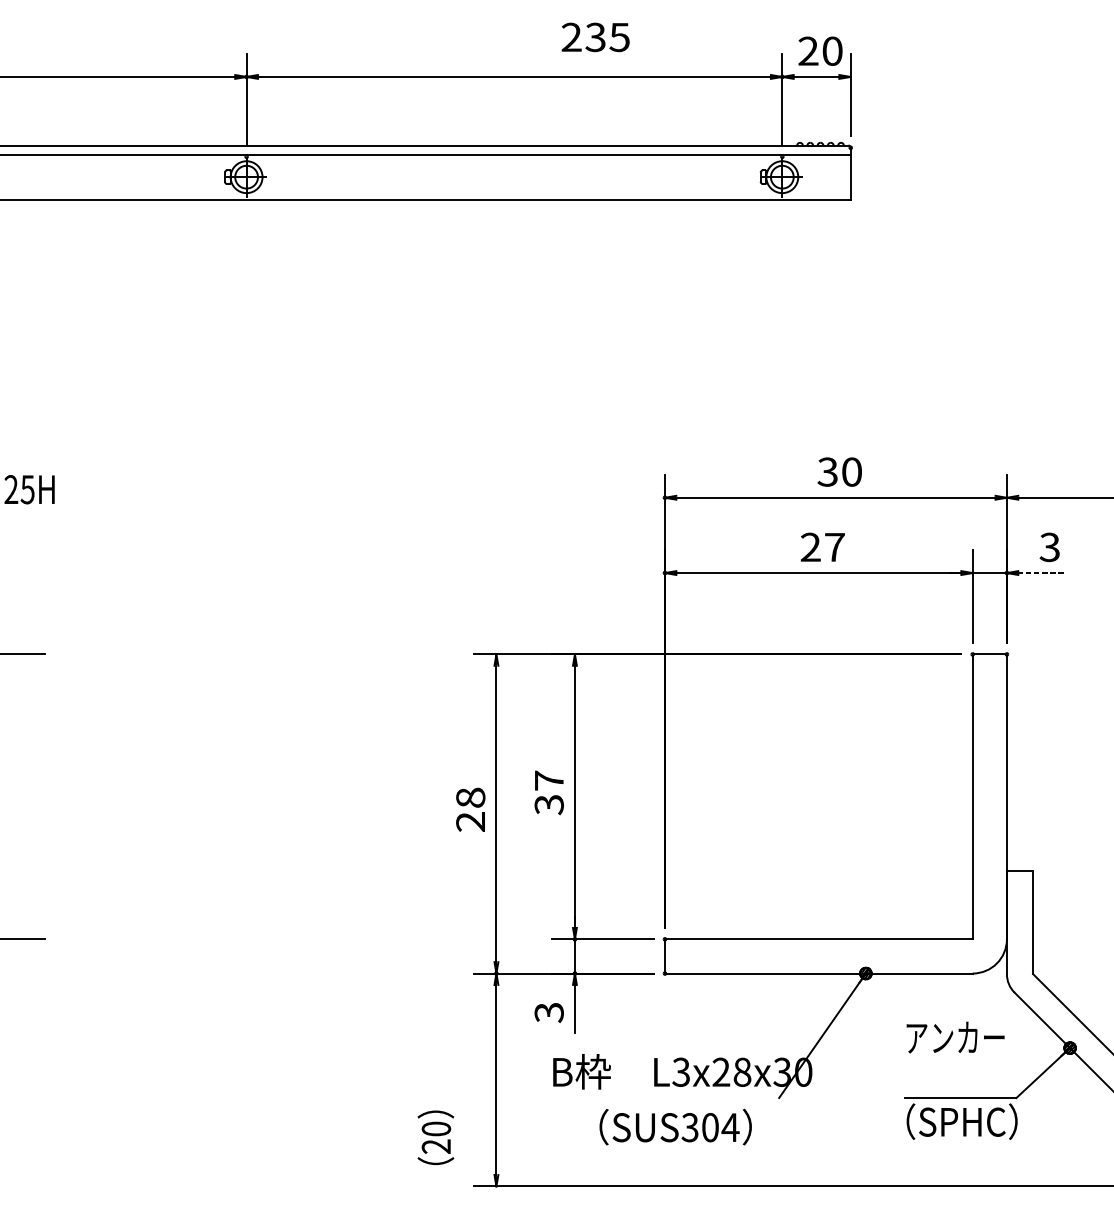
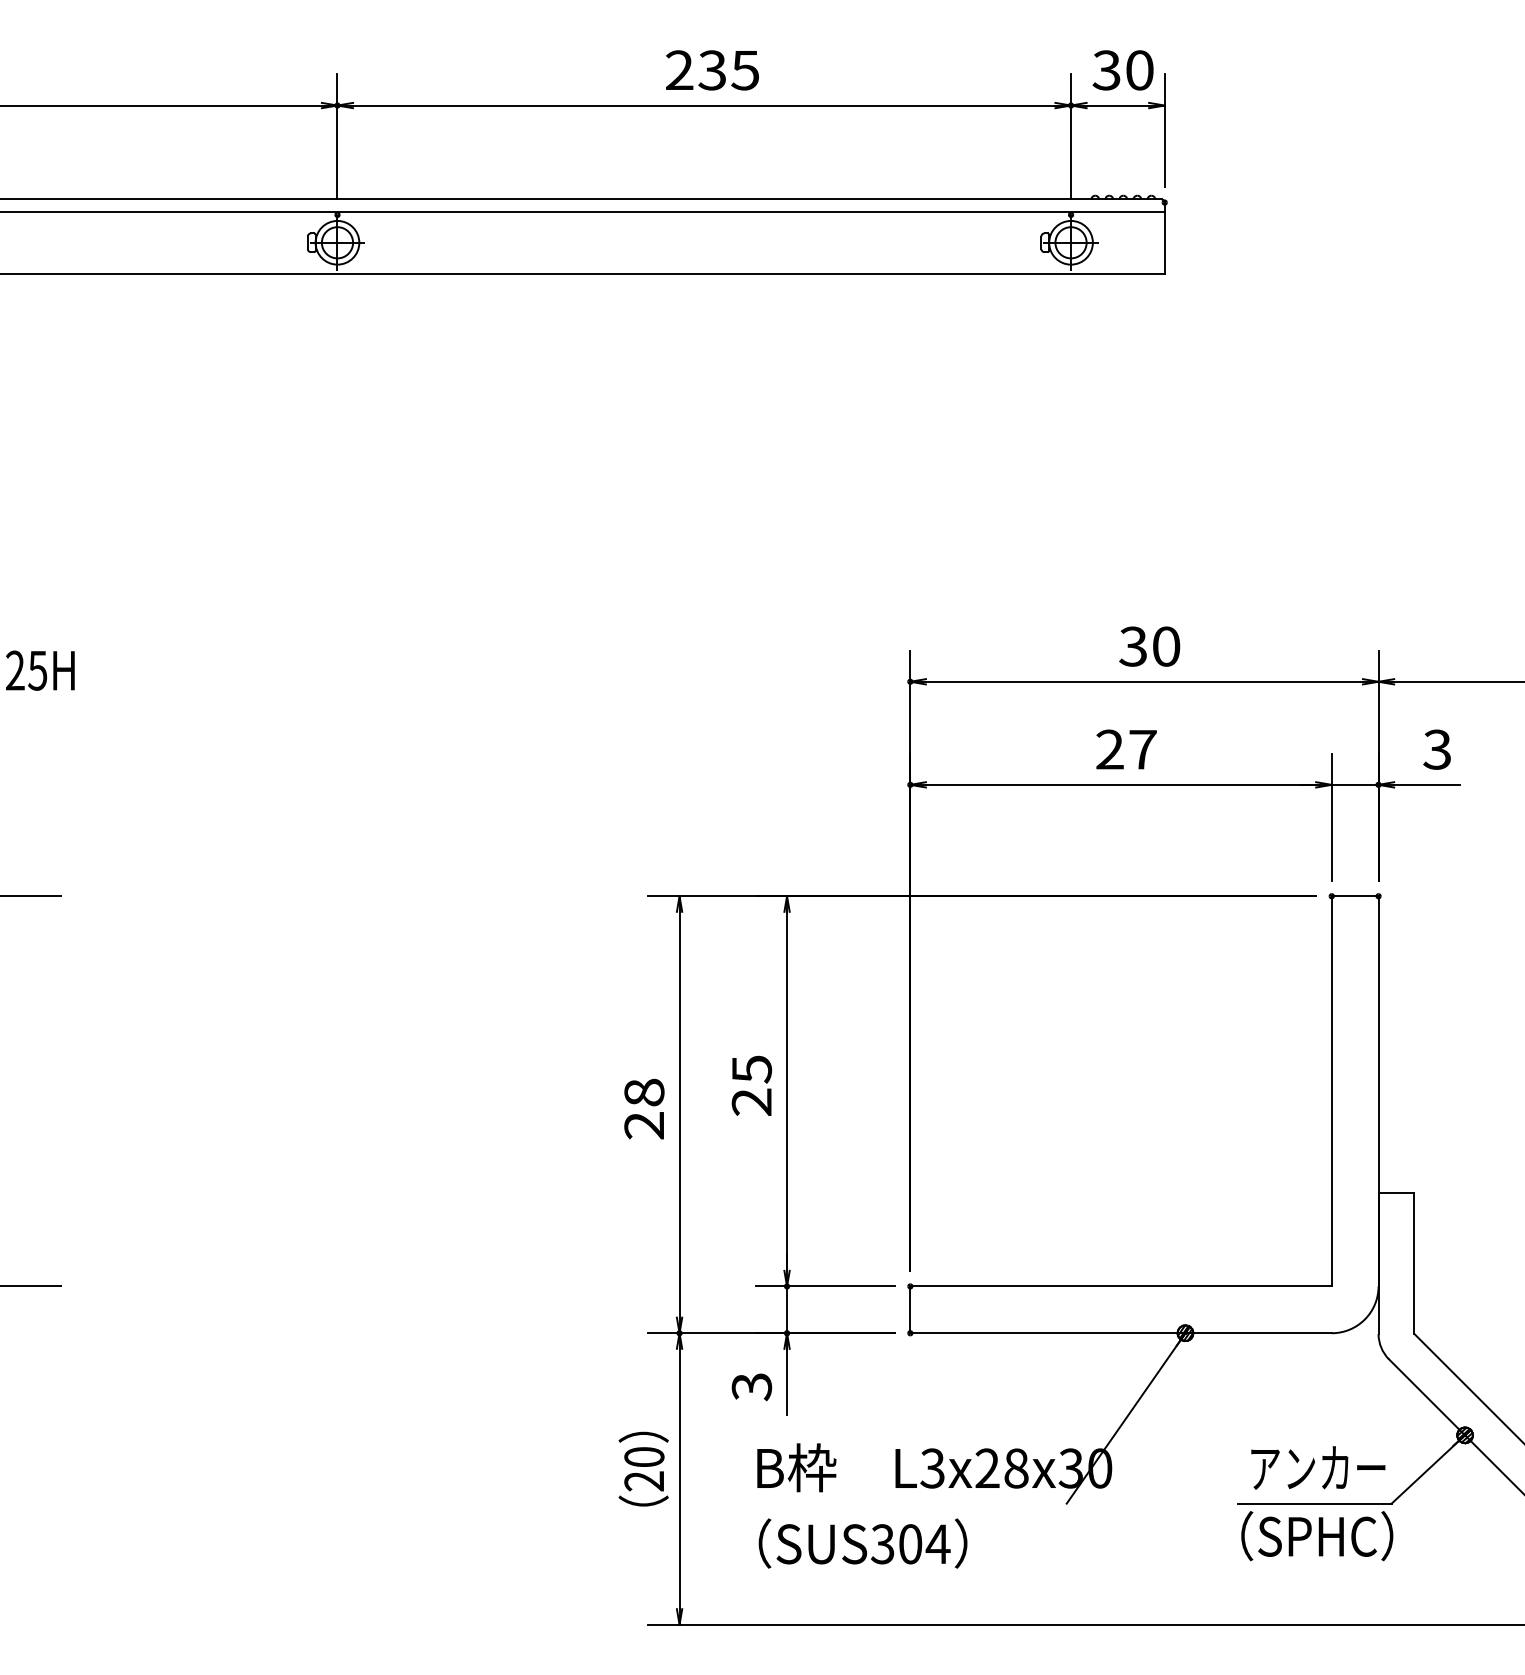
text: (595, 37) -> (712, 70), moved
text: (808, 51) -> (1106, 70), 20 -> 30
line: (1042, 572) -> (1427, 784), dashed -> solid
text: (549, 792) -> (752, 1085), 37 -> 25
text: (955, 1037) -> (1318, 1467), moved
text: (675, 1127) -> (862, 1543), moved
text: (435, 1137) -> (643, 1468), moved

